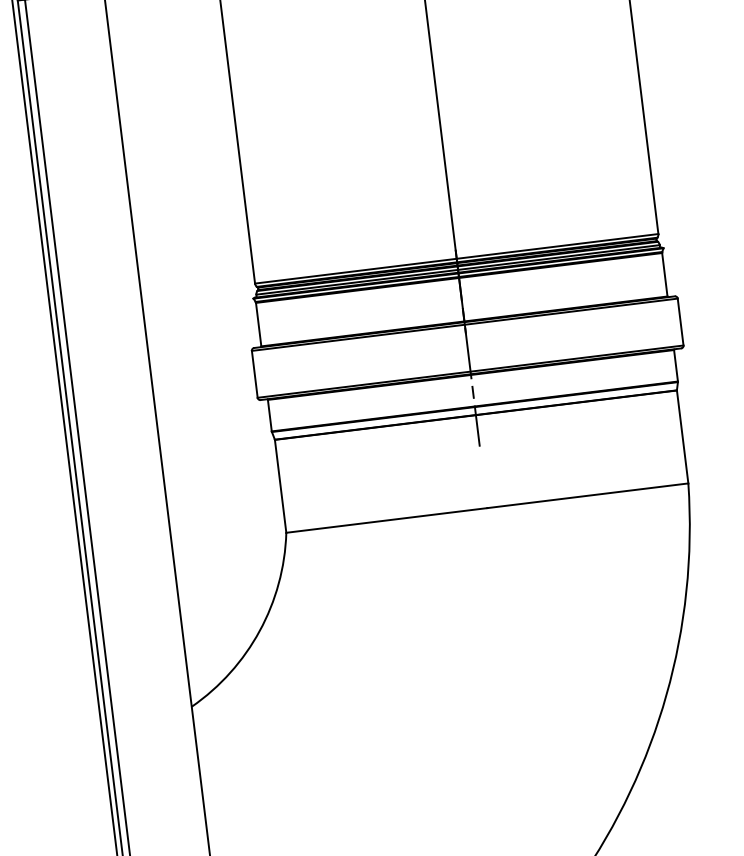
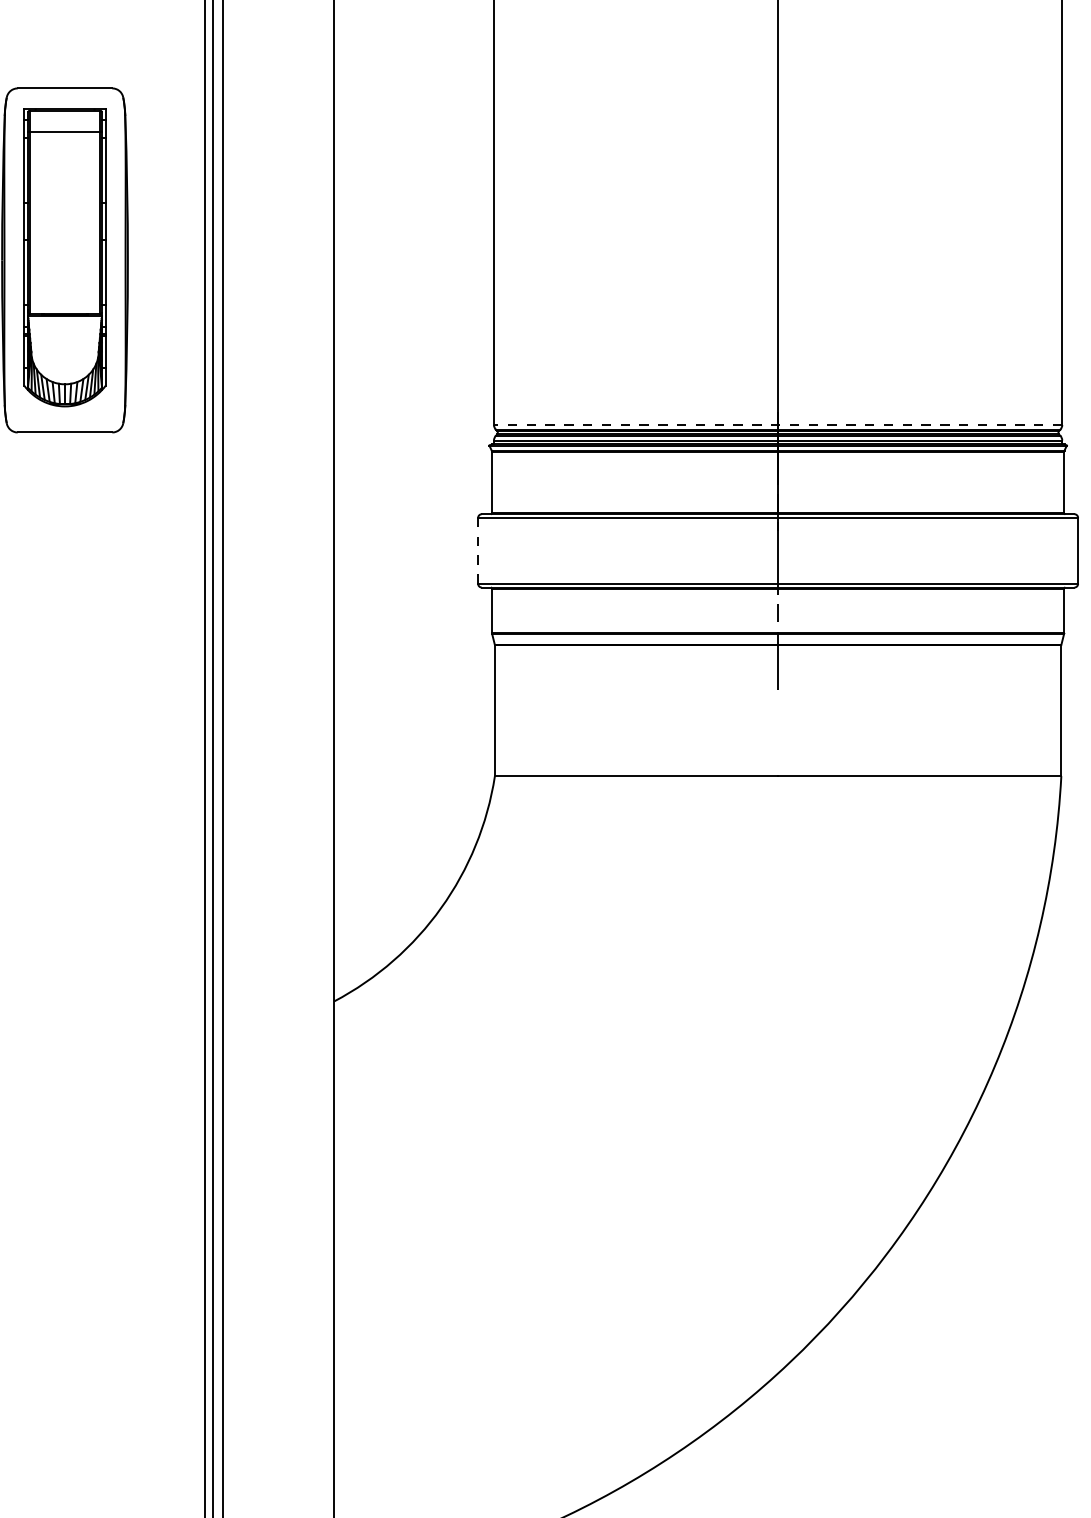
line: (456, 258) -> (777, 424), solid -> dashed
line: (255, 374) -> (478, 551), solid -> dashed

